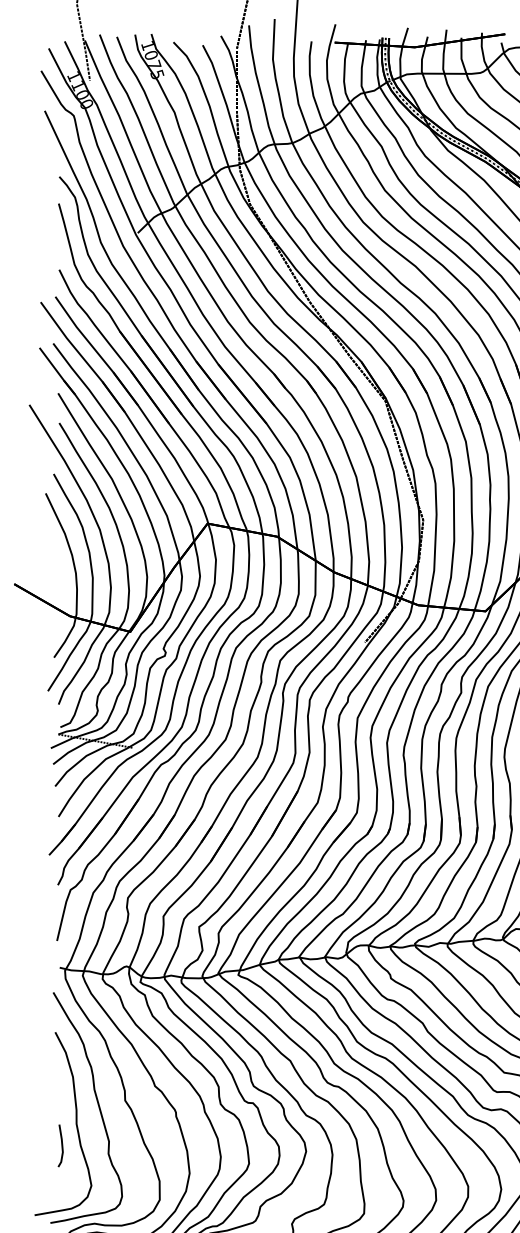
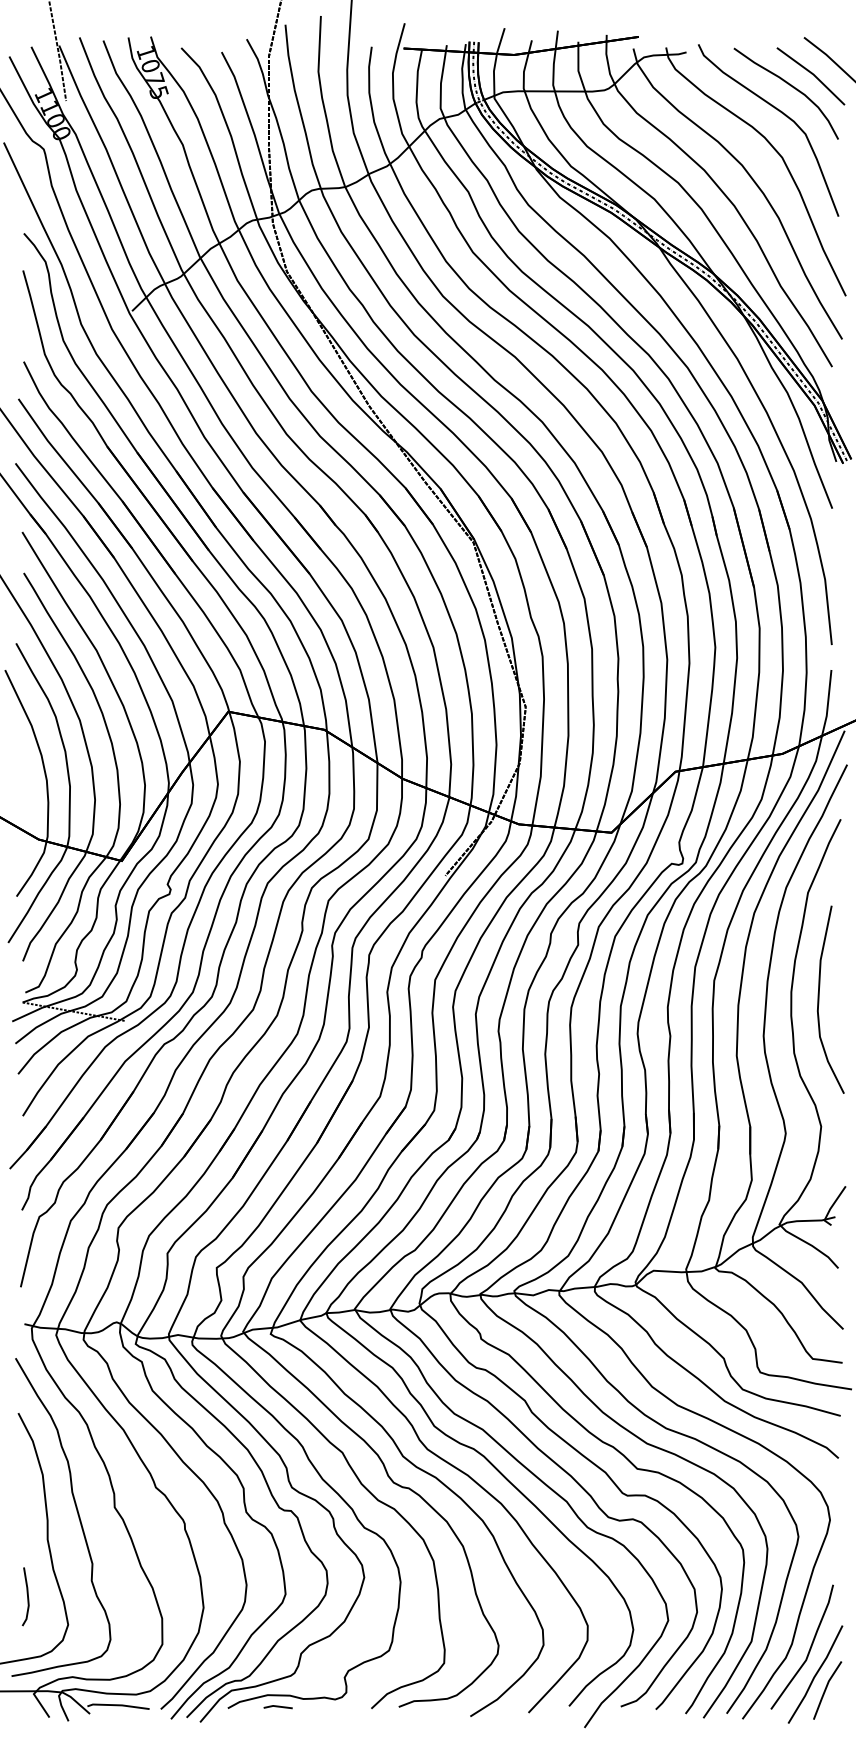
line: (61, 1145) -> (27, 1596), moved

